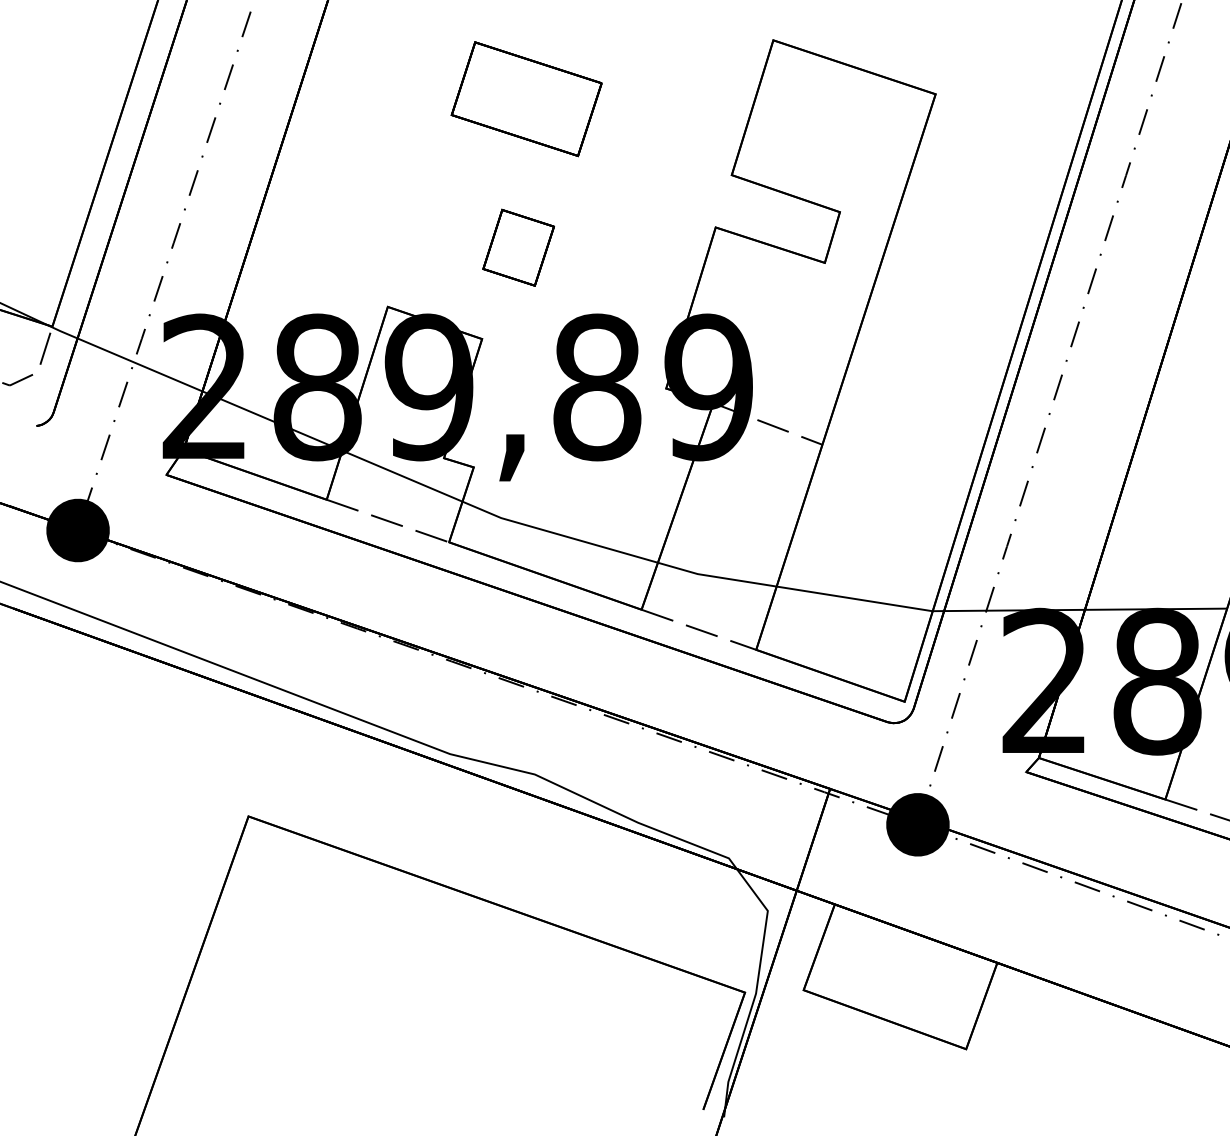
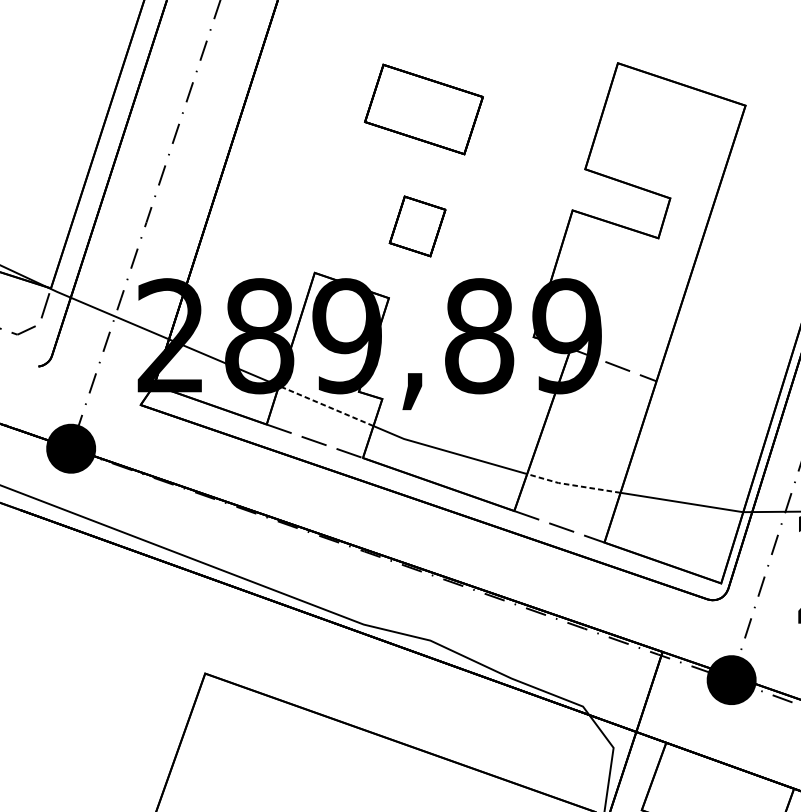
line: (401, 475) -> (325, 405), solid -> dashed
line: (715, 576) -> (572, 484), solid -> dashed

